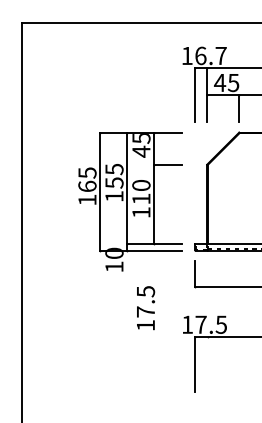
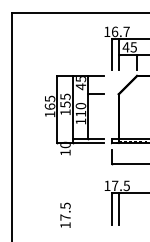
text: (145, 306) -> (65, 214), moved
line: (206, 364) -> (118, 208), added

